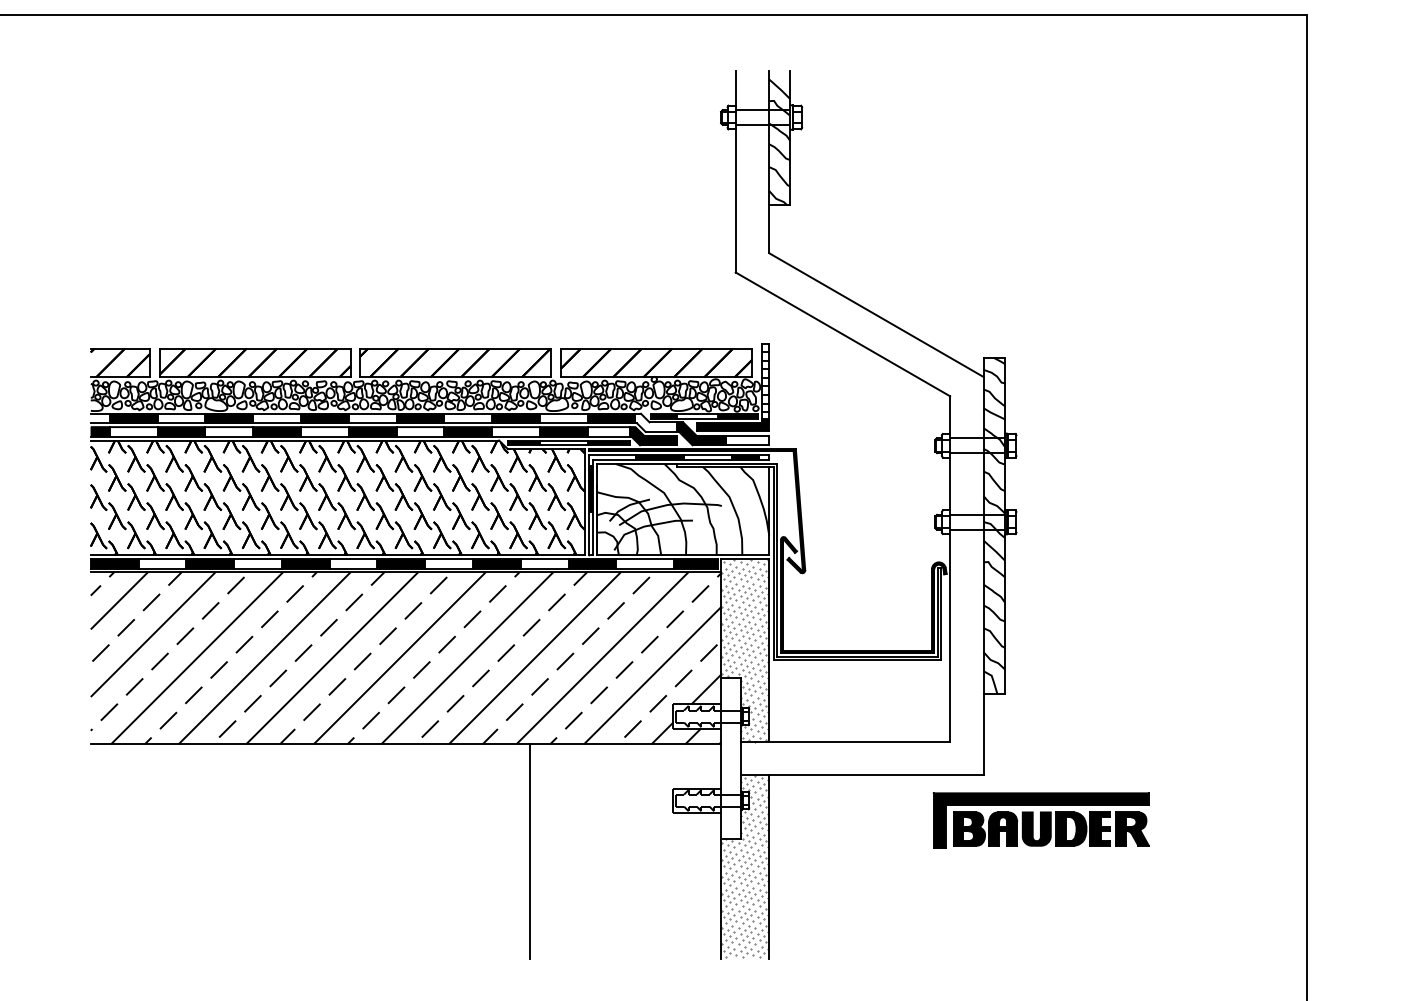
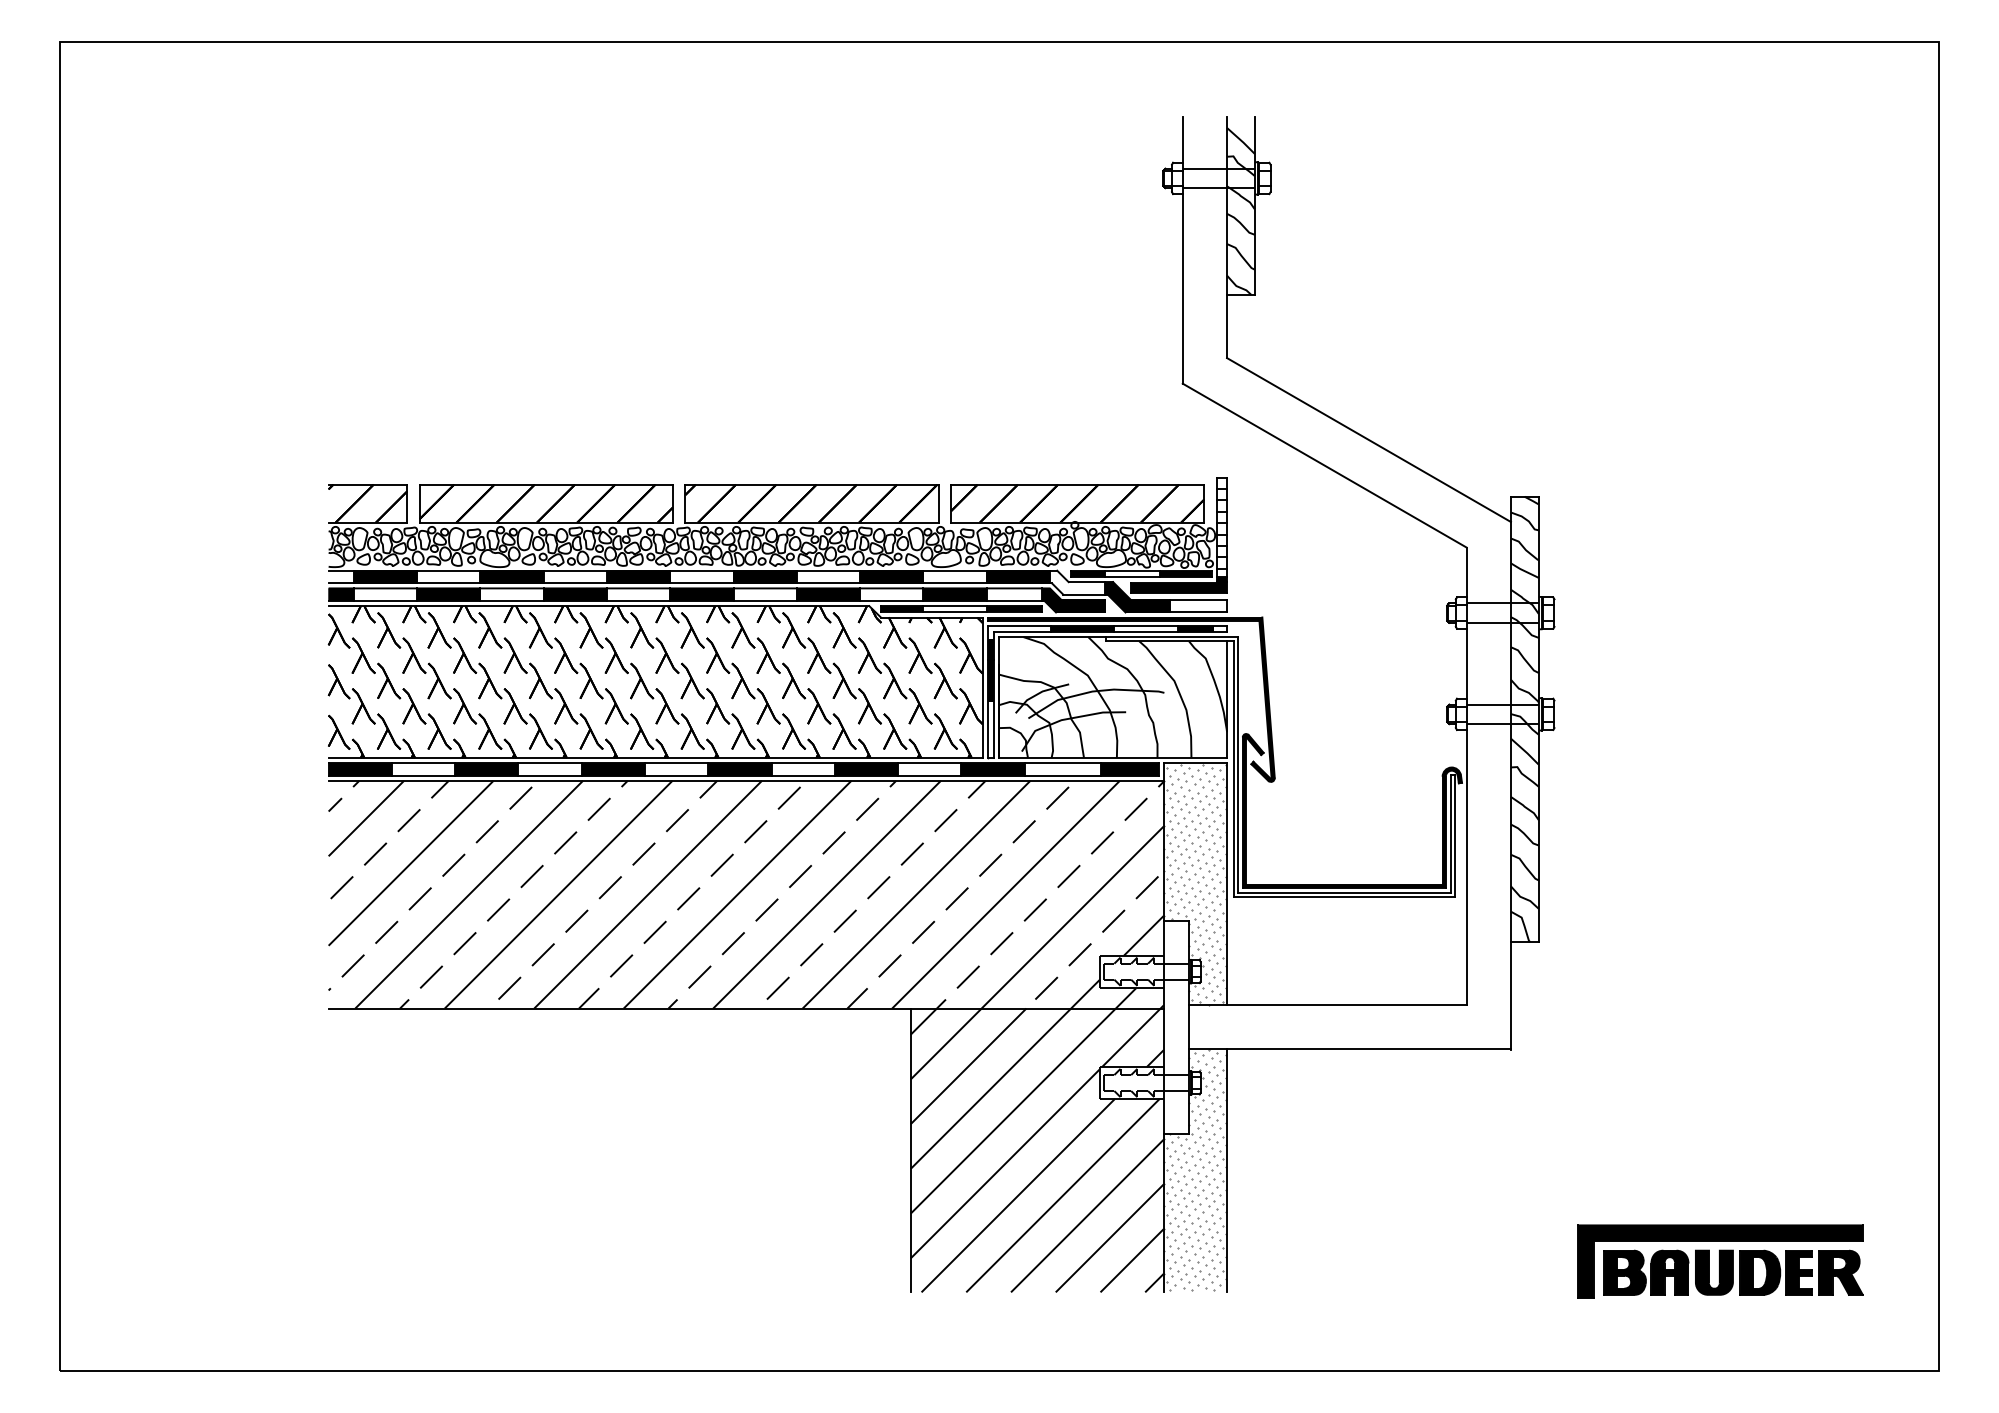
part: (1041, 820) -> (1720, 1261), moved
hatch: (625, 851) -> (1036, 1150), added

